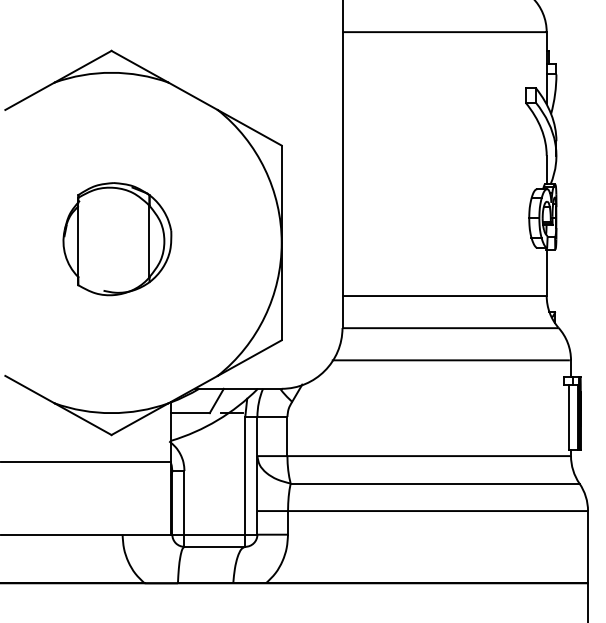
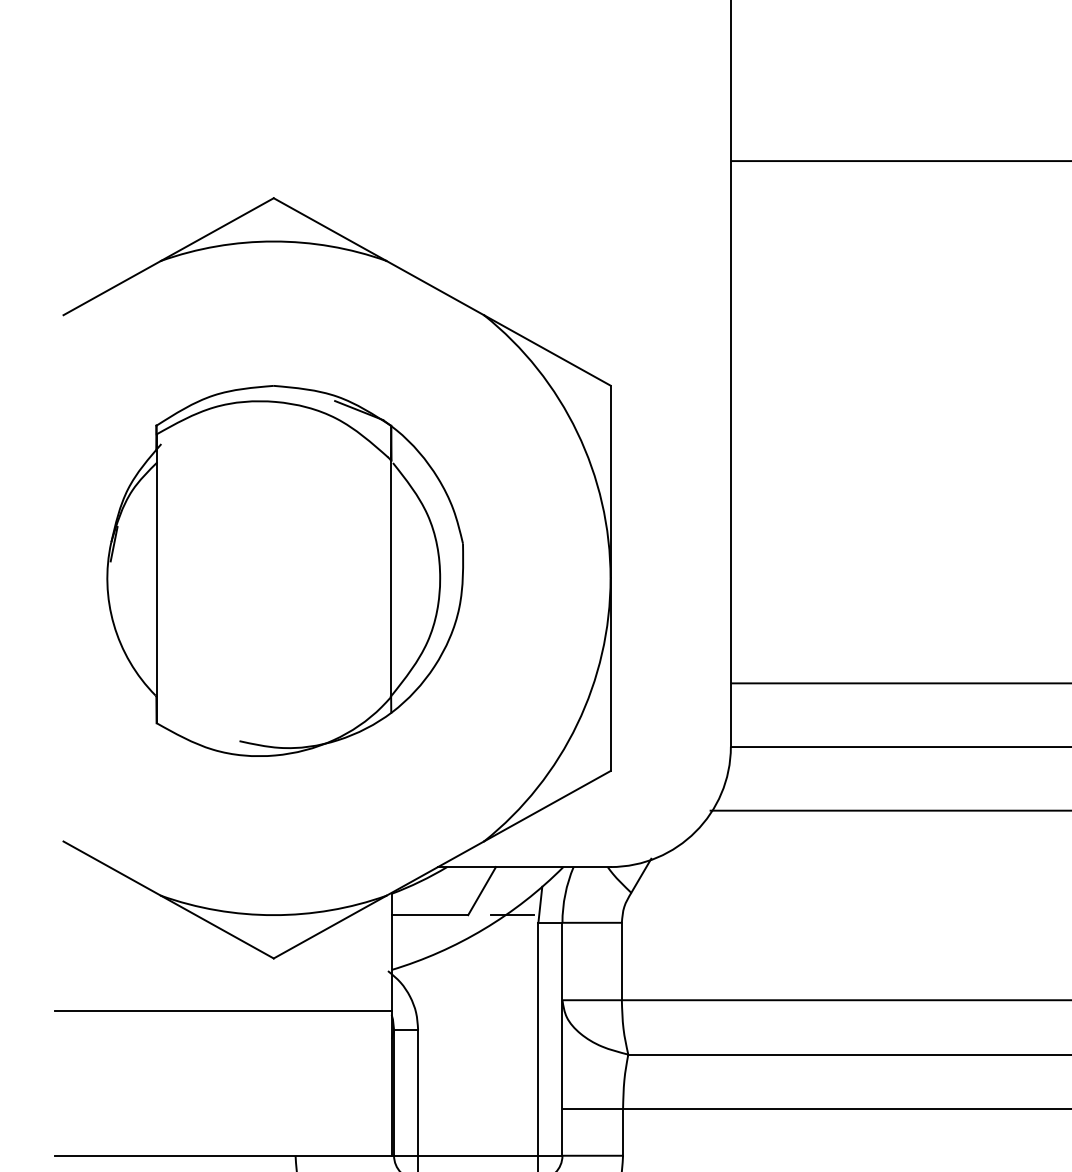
part: (117, 238) -> (285, 569), size x1.67

